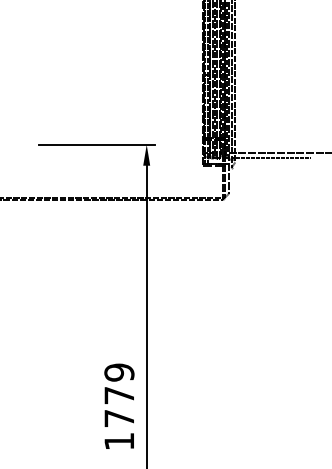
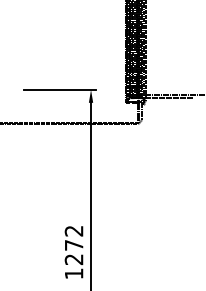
text: (118, 395) -> (73, 245), 1779 -> 1272

